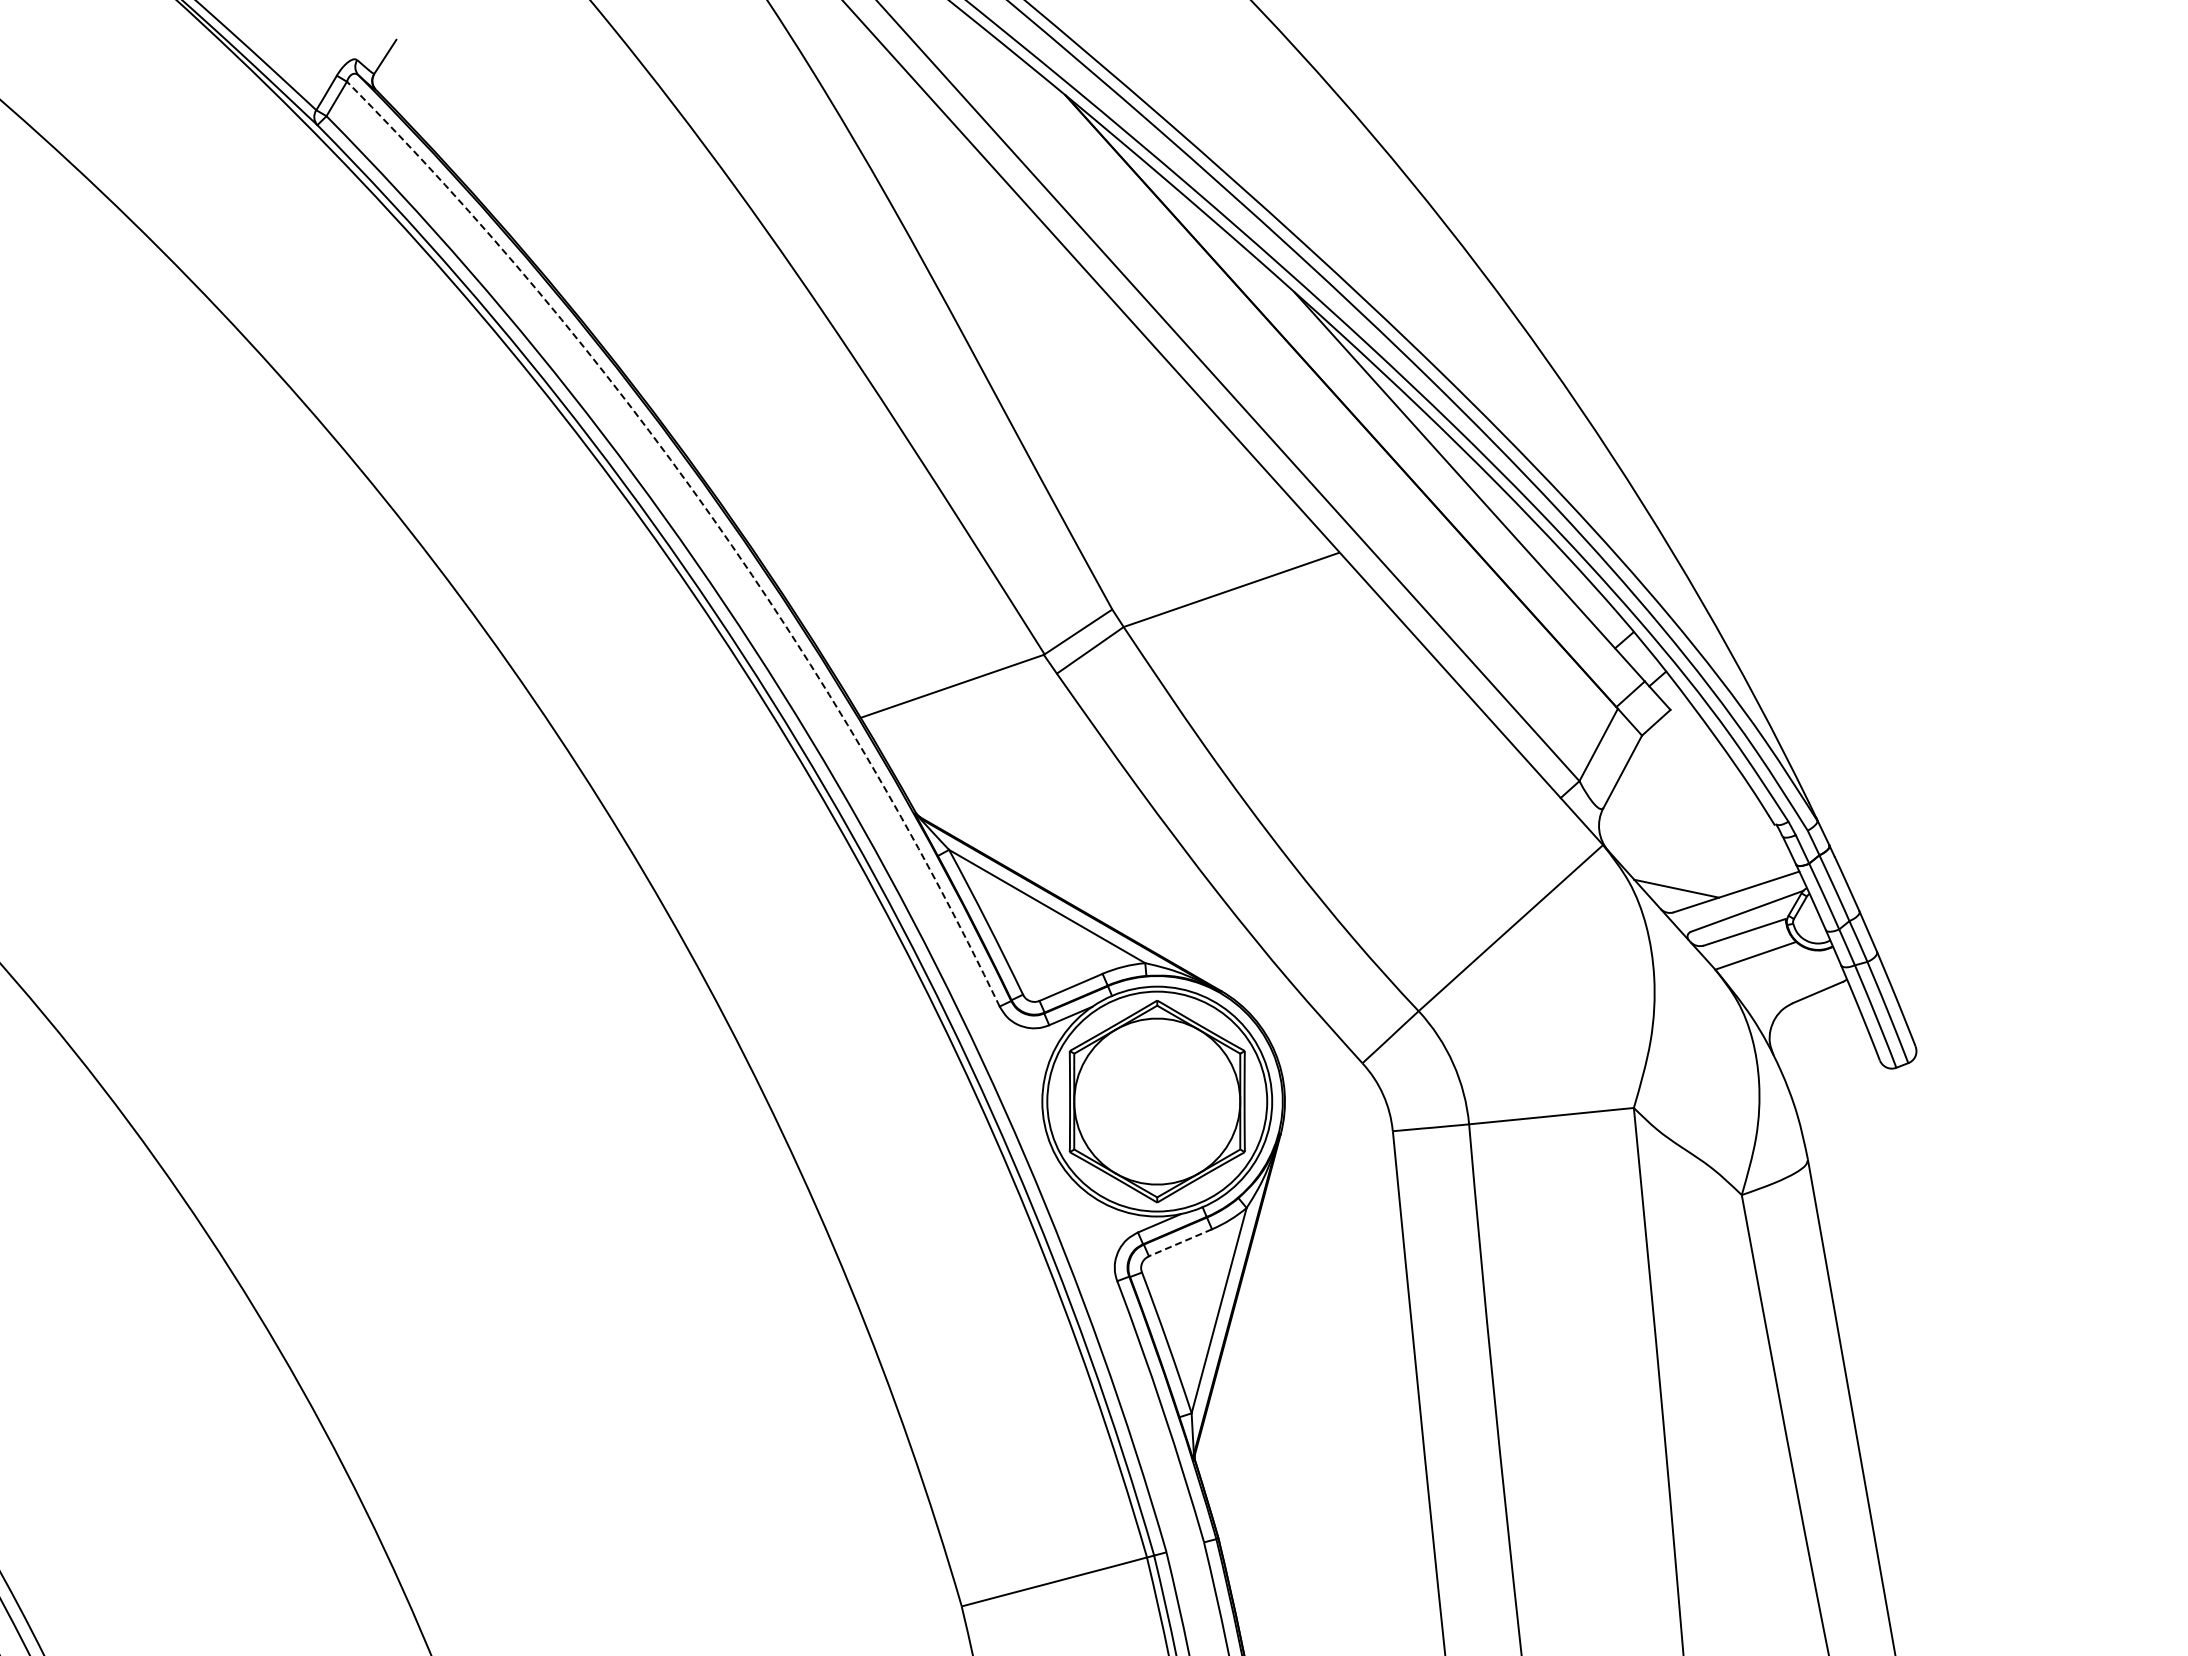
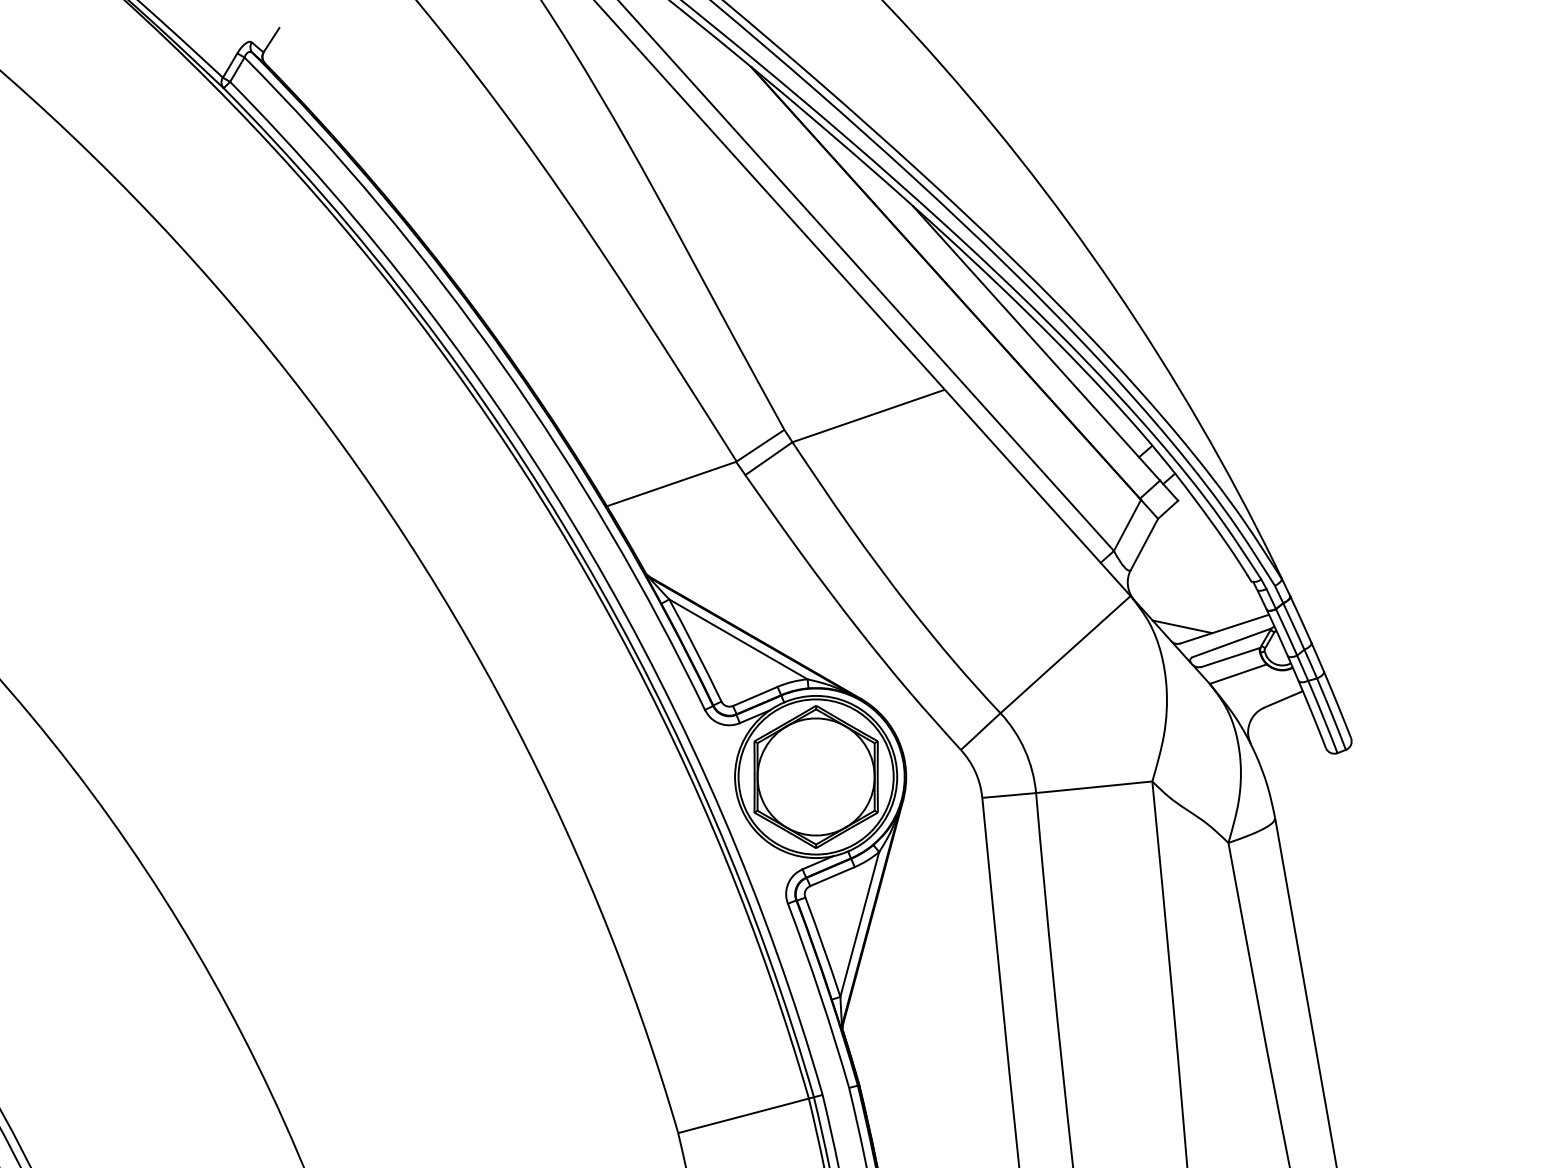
arc: (711, 516) -> (501, 364), dashed -> solid
line: (1180, 1242) -> (832, 876), dashed -> solid

